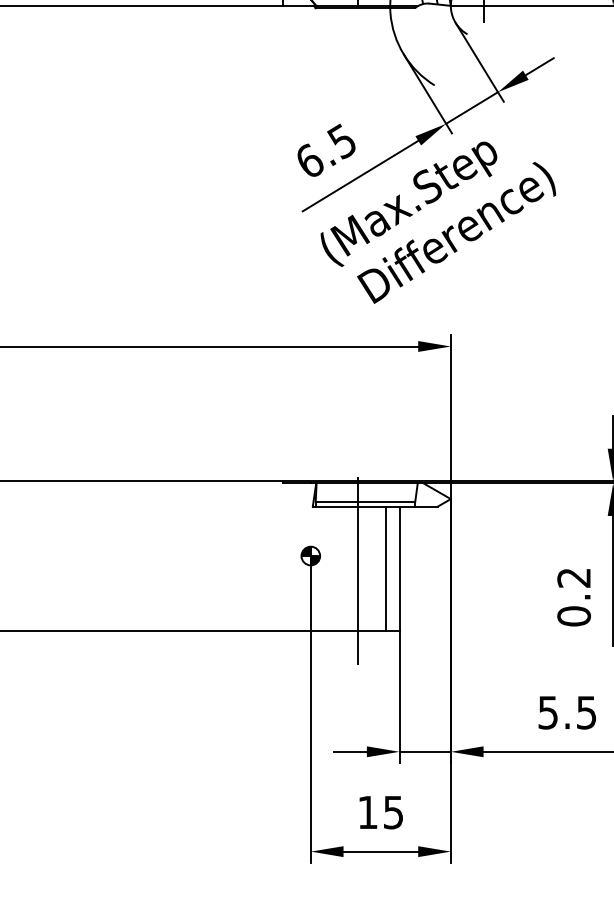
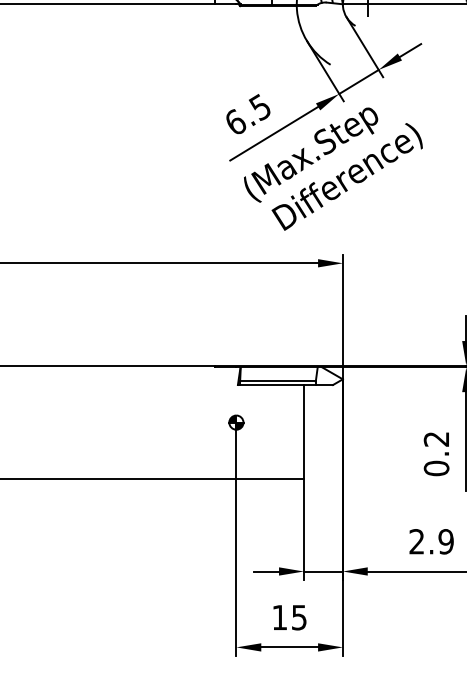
line: (385, 568) -> (293, 432), removed
line: (357, 570) -> (271, 433), removed
text: (567, 712) -> (431, 541), 5.5 -> 2.9

